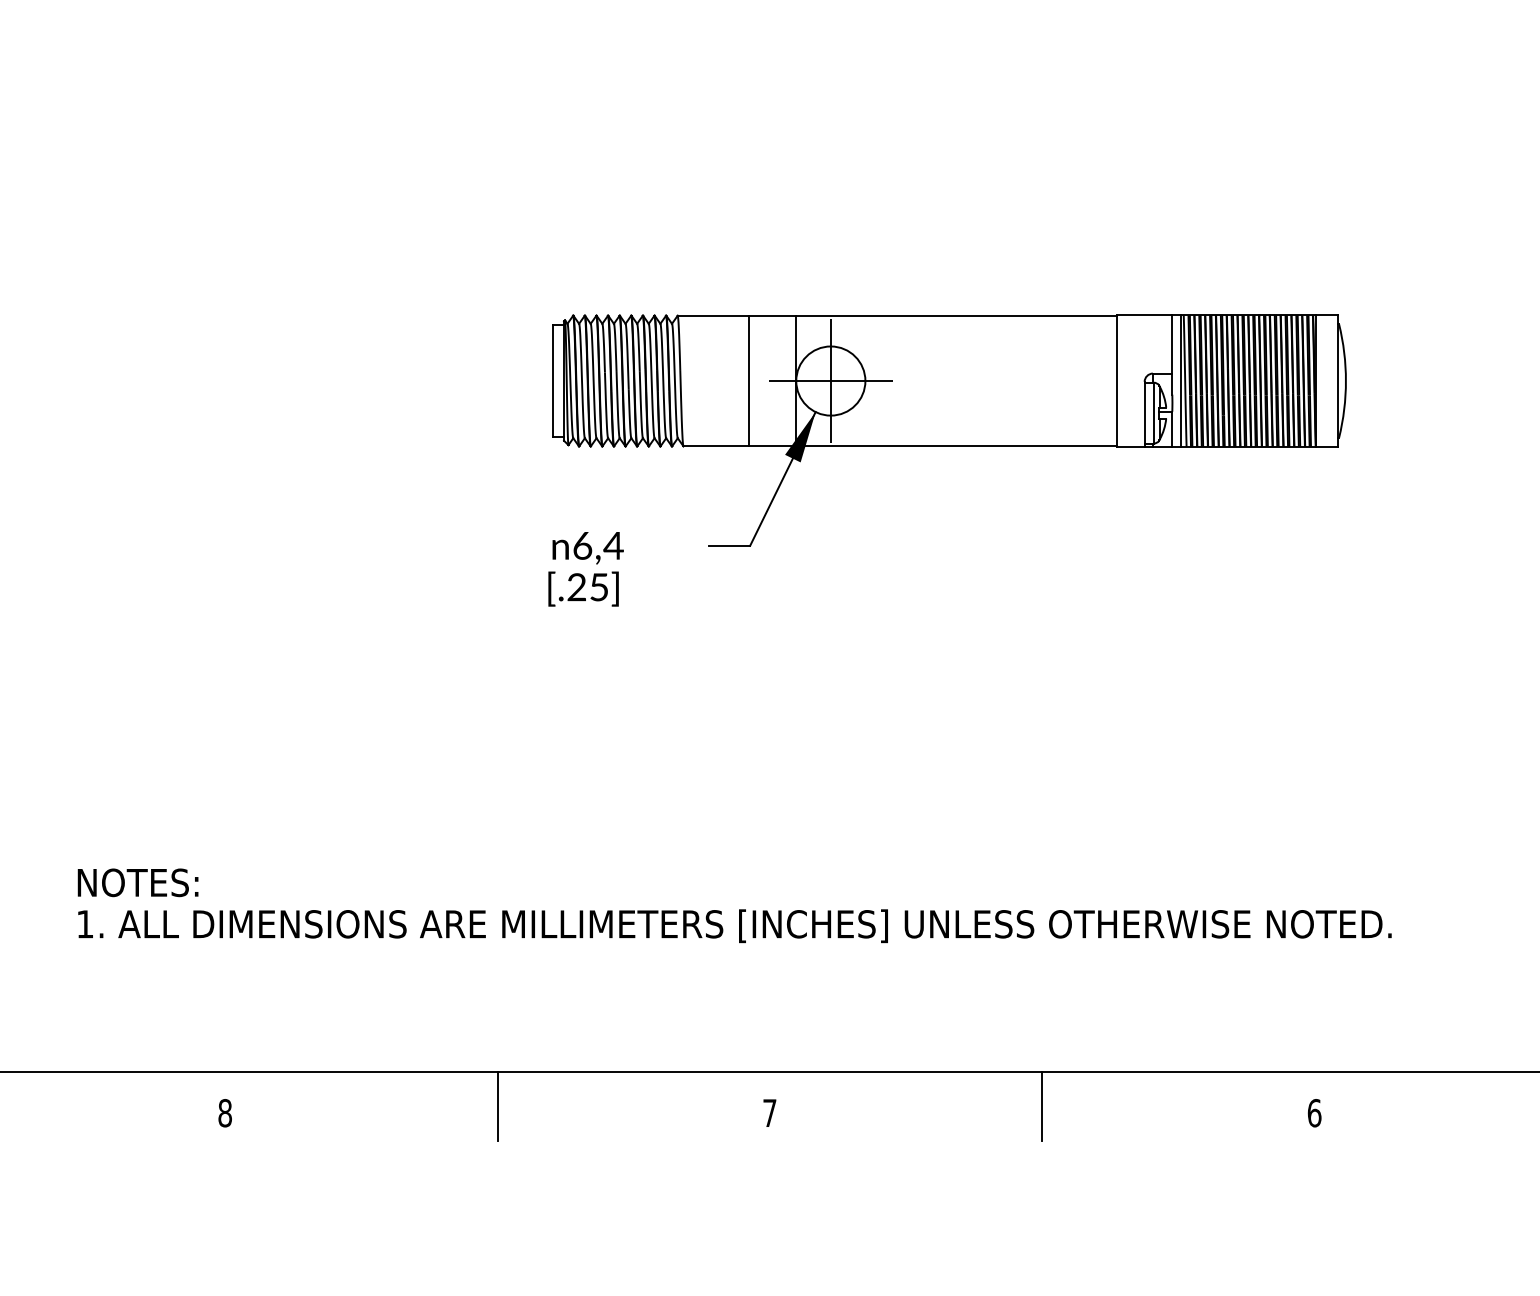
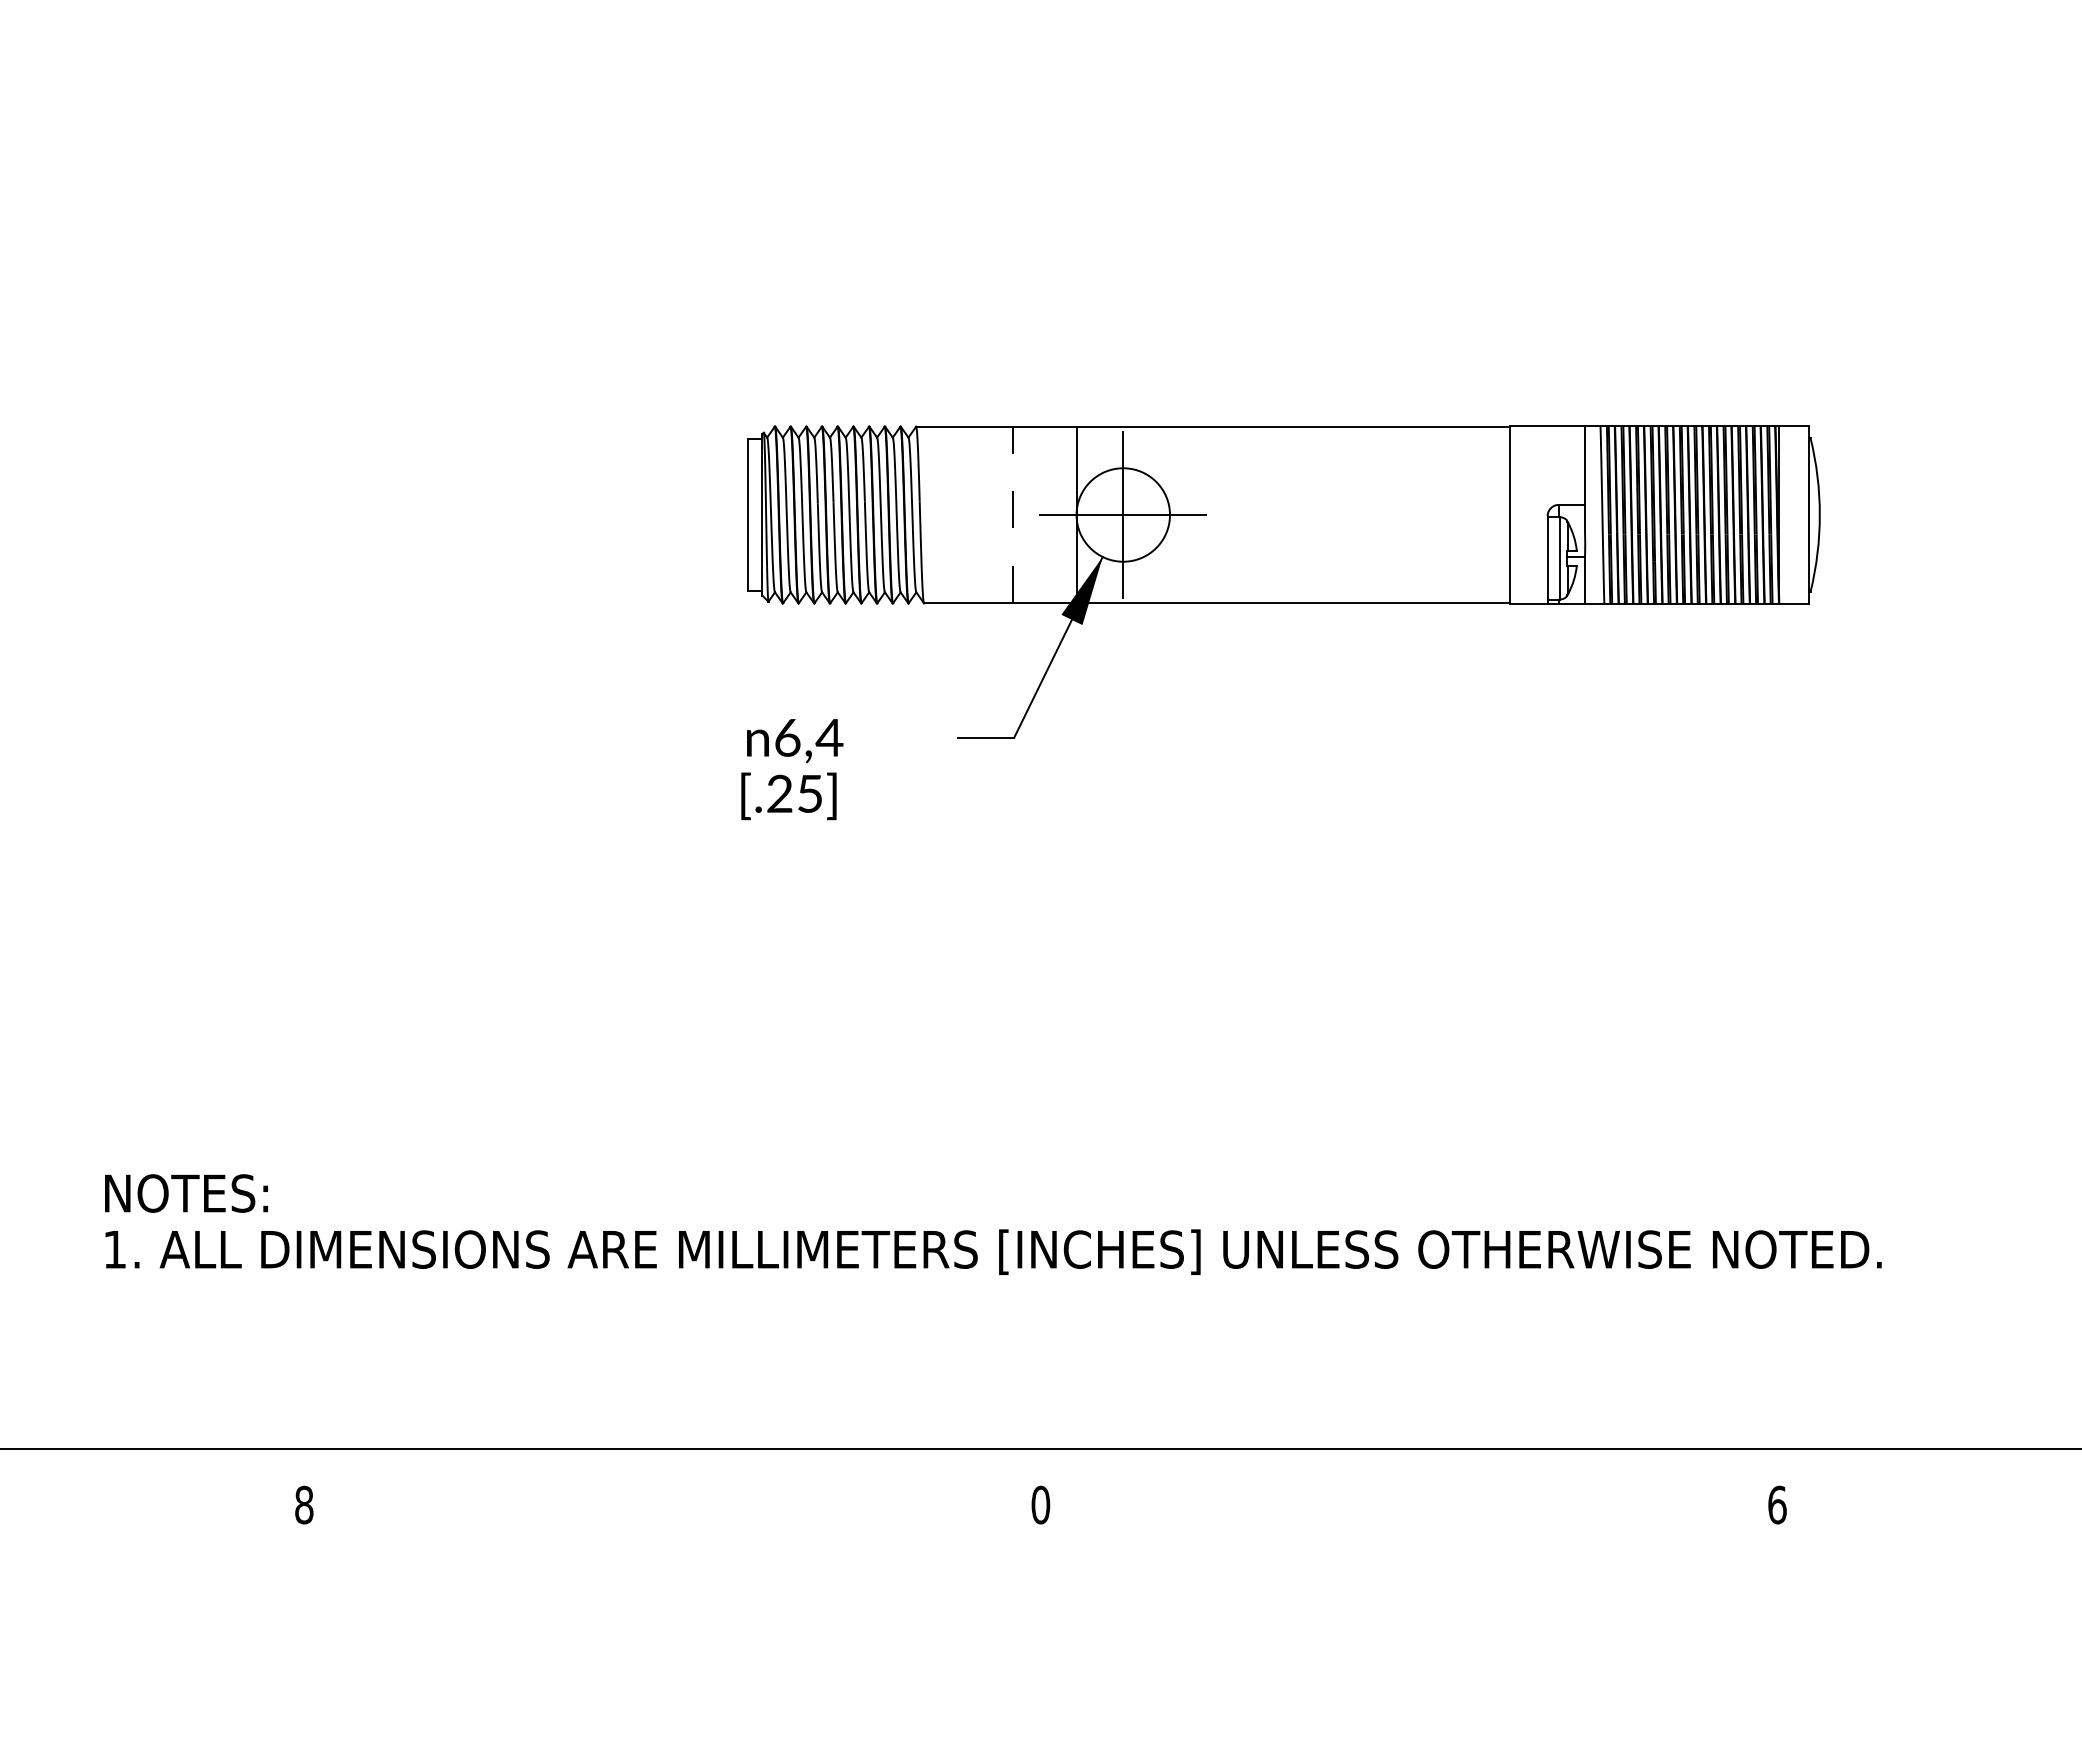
line: (748, 380) -> (1012, 514), solid -> dashed
line: (1180, 381) -> (1596, 515), removed
line: (497, 1106) -> (672, 1495), removed
line: (1042, 1106) -> (1409, 1495), removed
text: (769, 1112) -> (1040, 1504), 7 -> 0

